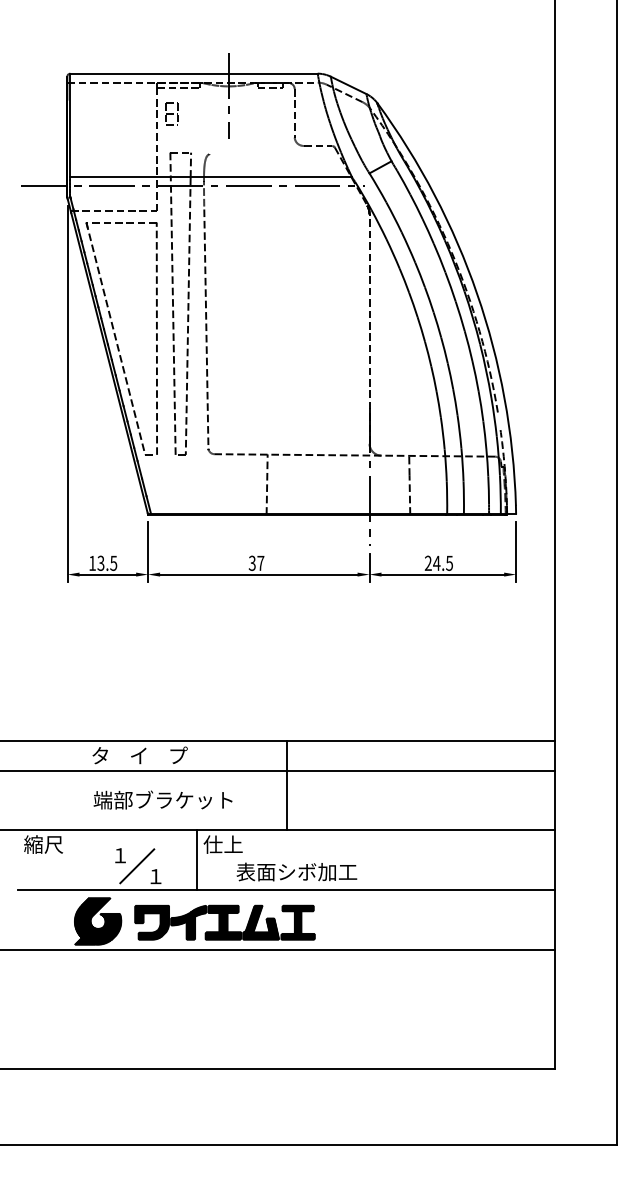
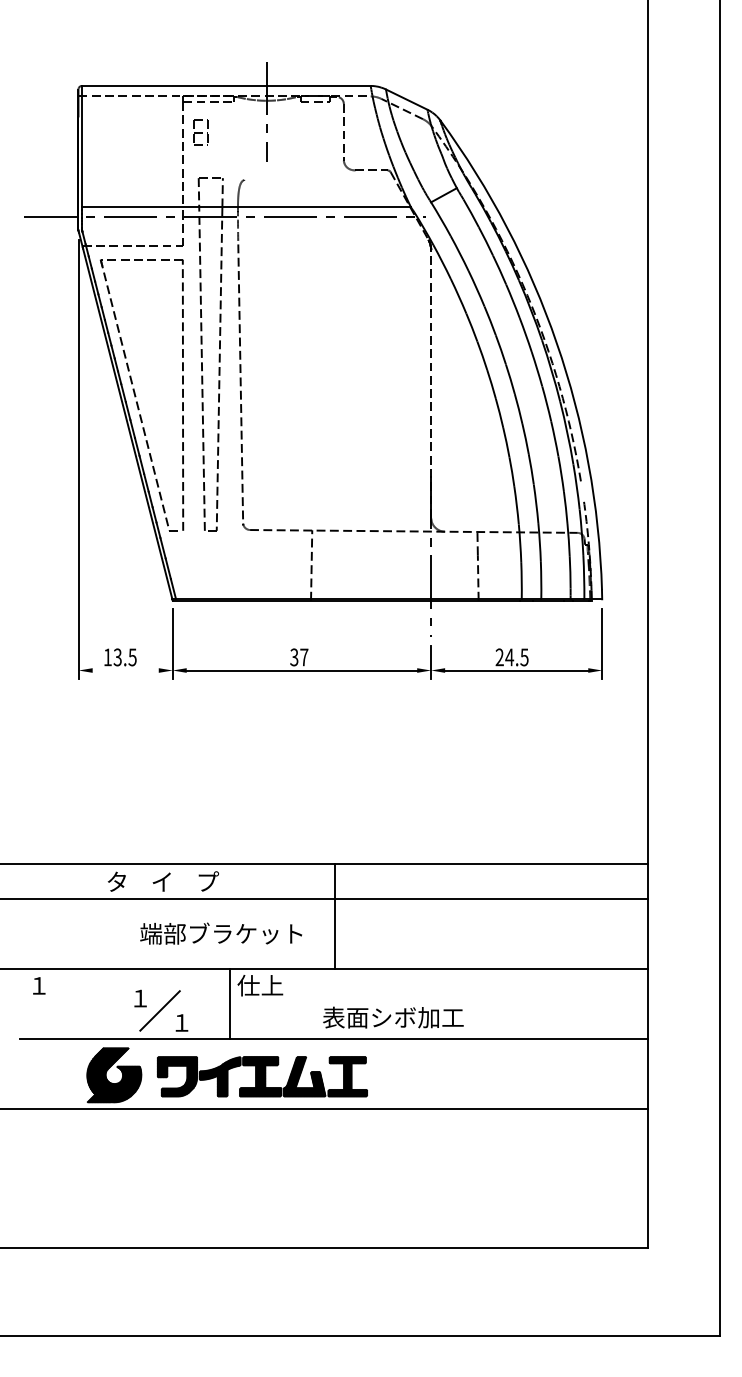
line: (107, 574) -> (125, 670), removed
text: (163, 799) -> (221, 933), moved
text: (43, 844) -> (50, 985), 縮尺 -> １
text: (297, 871) -> (393, 1017), moved

